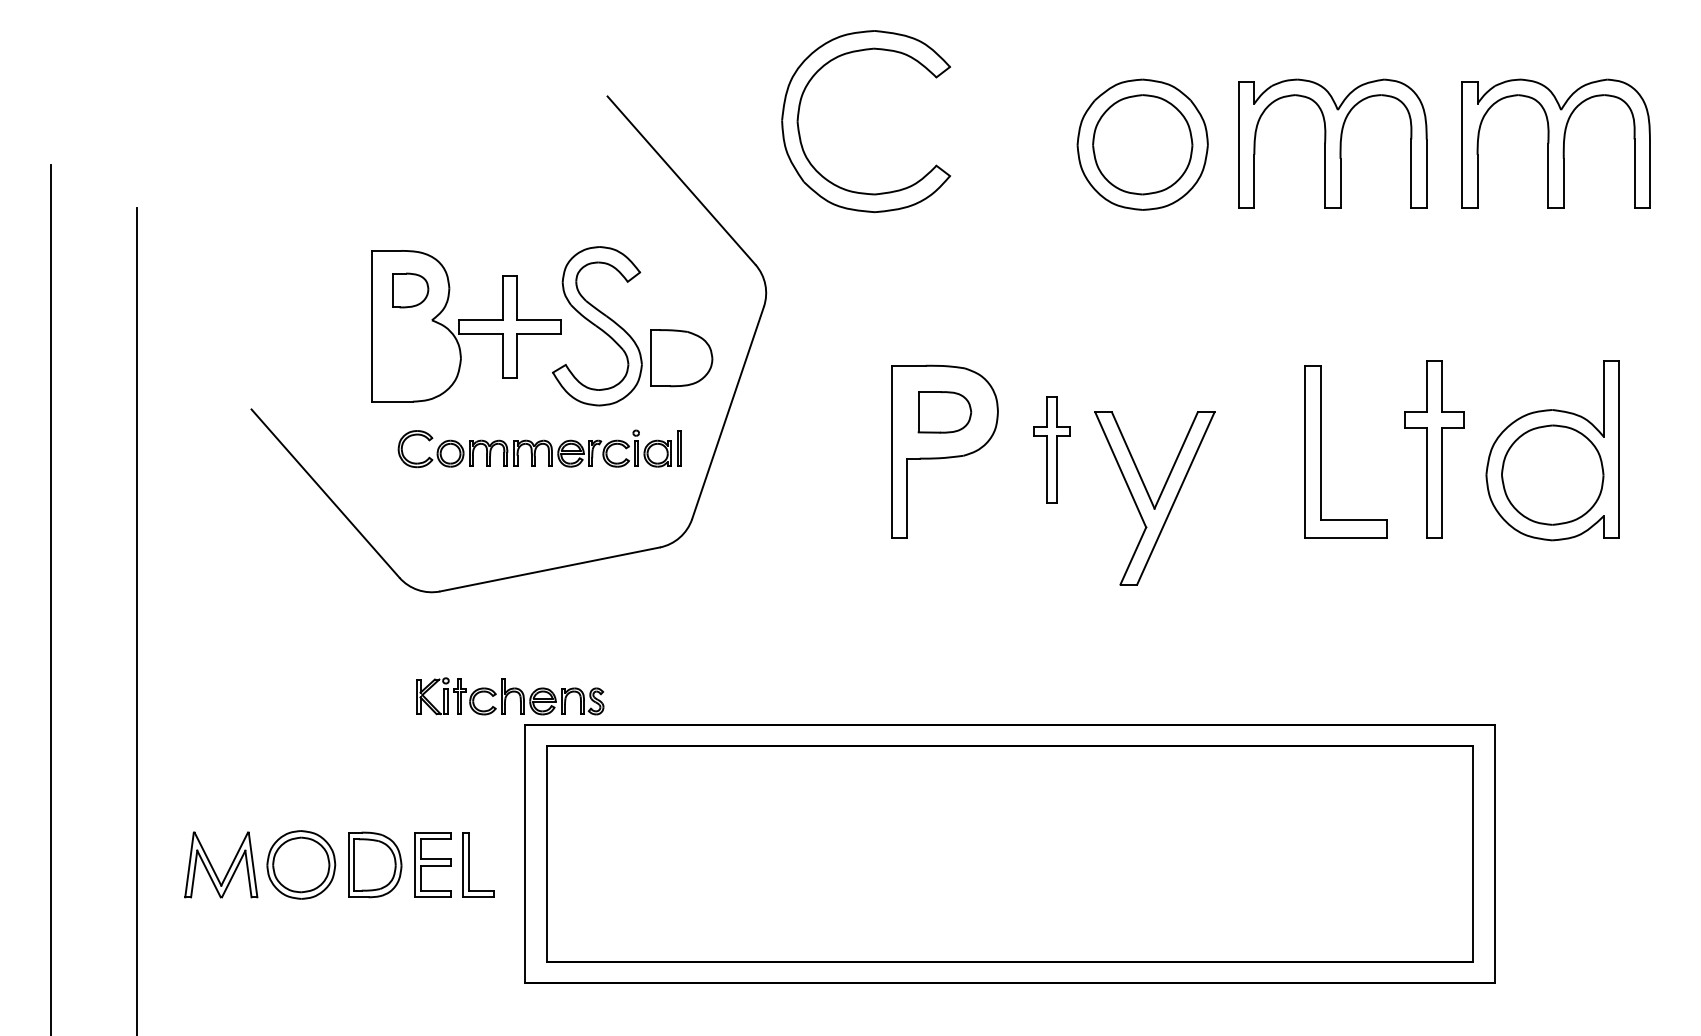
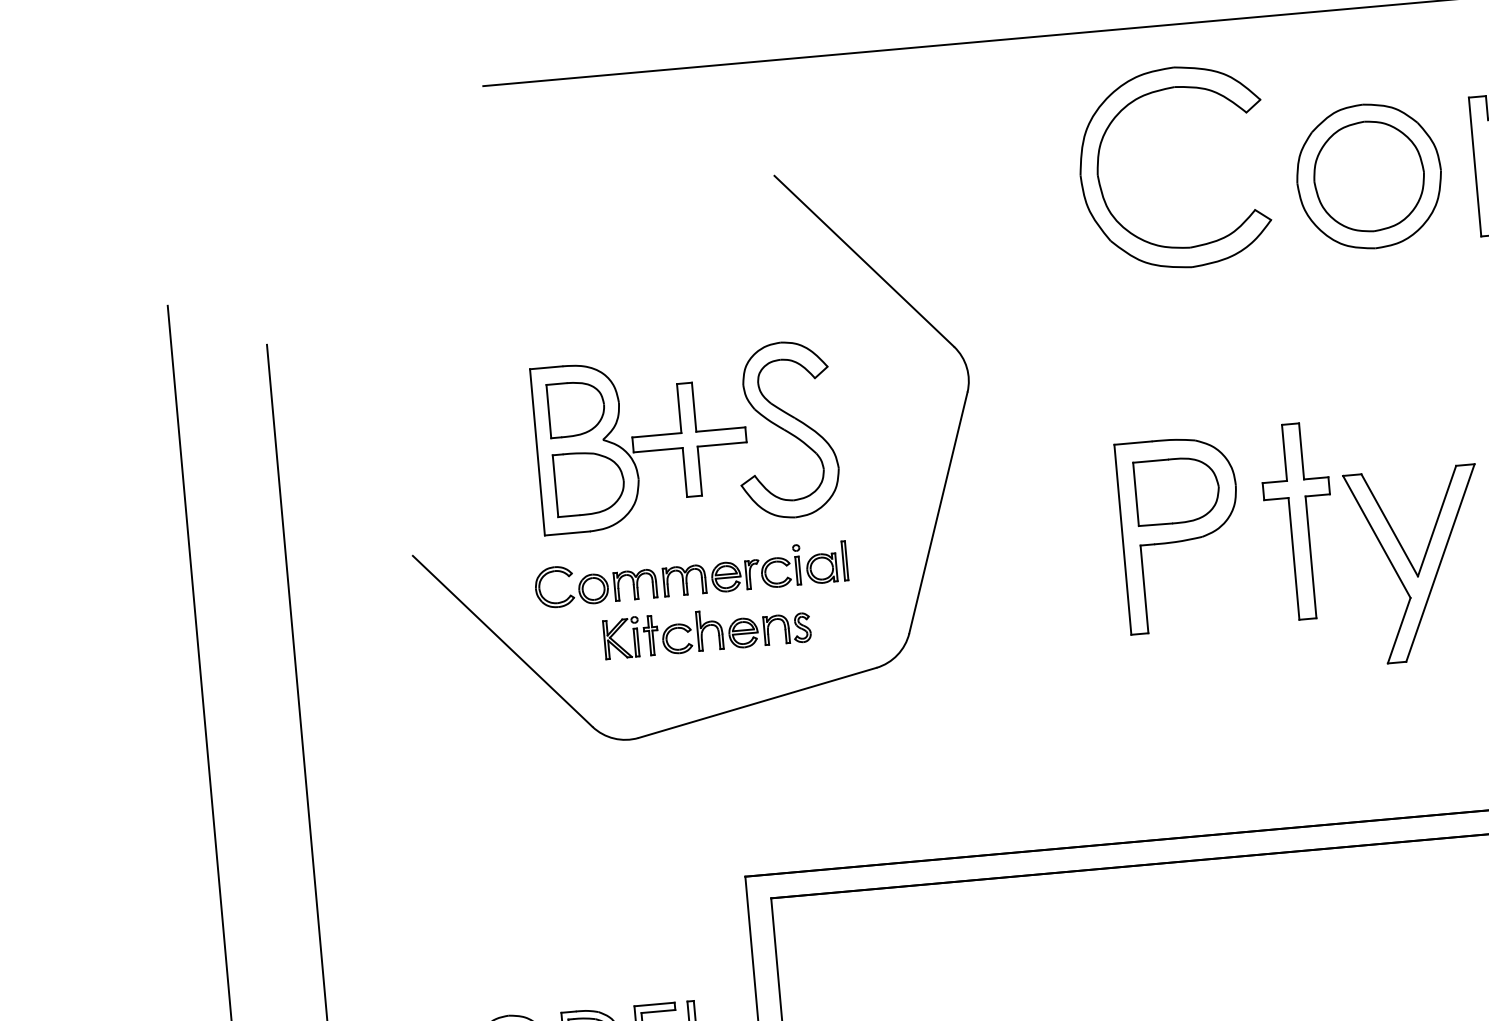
part: (800, 133) -> (1102, 187), moved
part: (410, 290) -> (576, 409), size x1.43
part: (681, 358) -> (589, 483), moved
part: (944, 412) -> (1176, 491), size x1.43
part: (539, 448) -> (691, 574), moved
part: (1051, 449) -> (1298, 521), size x1.67
part: (510, 696) -> (707, 630), moved

